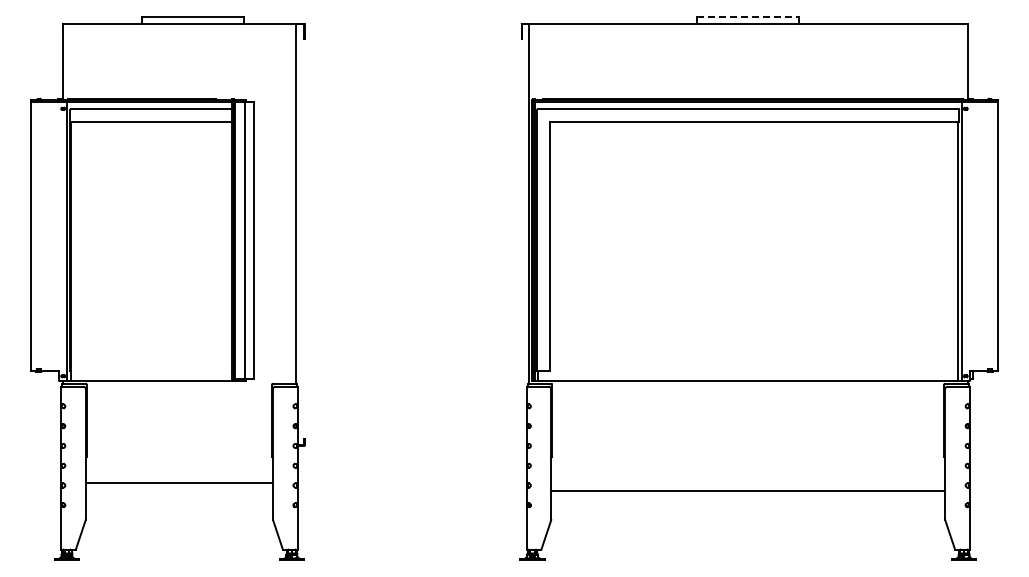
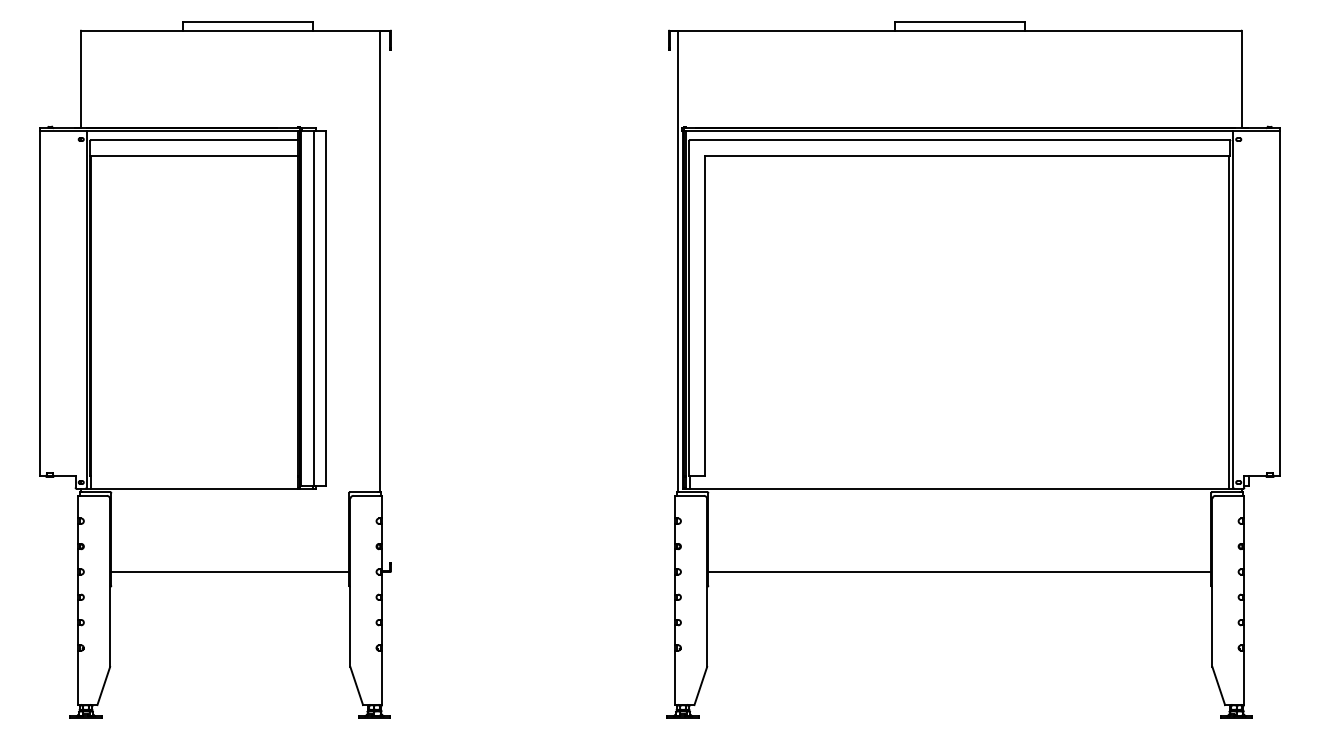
line: (748, 17) -> (960, 22), dashed -> solid
line: (179, 482) -> (230, 571), moved
line: (748, 490) -> (960, 571), moved

